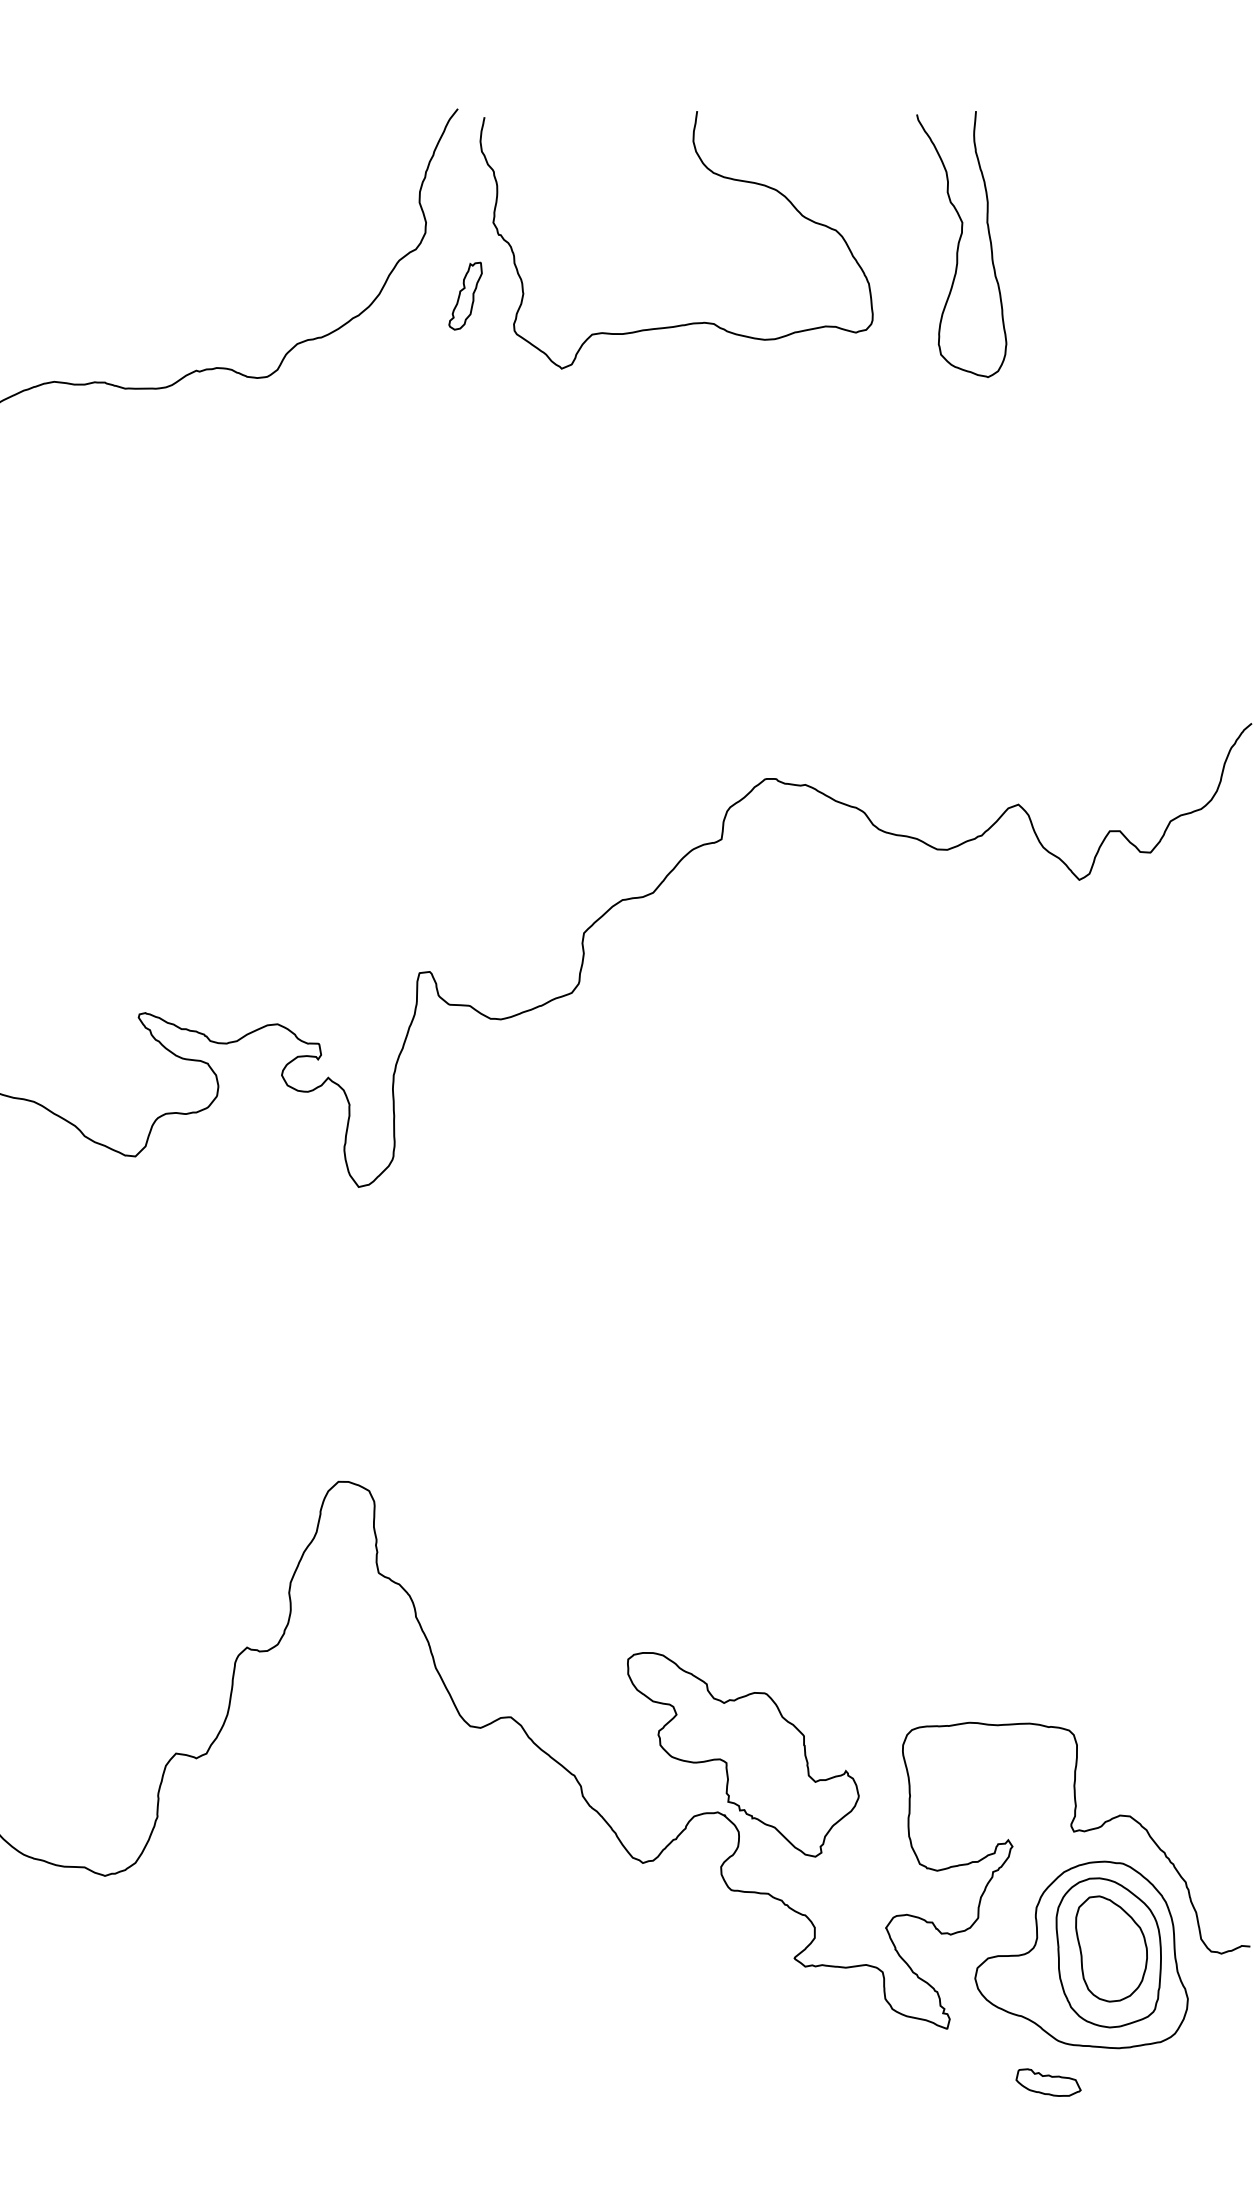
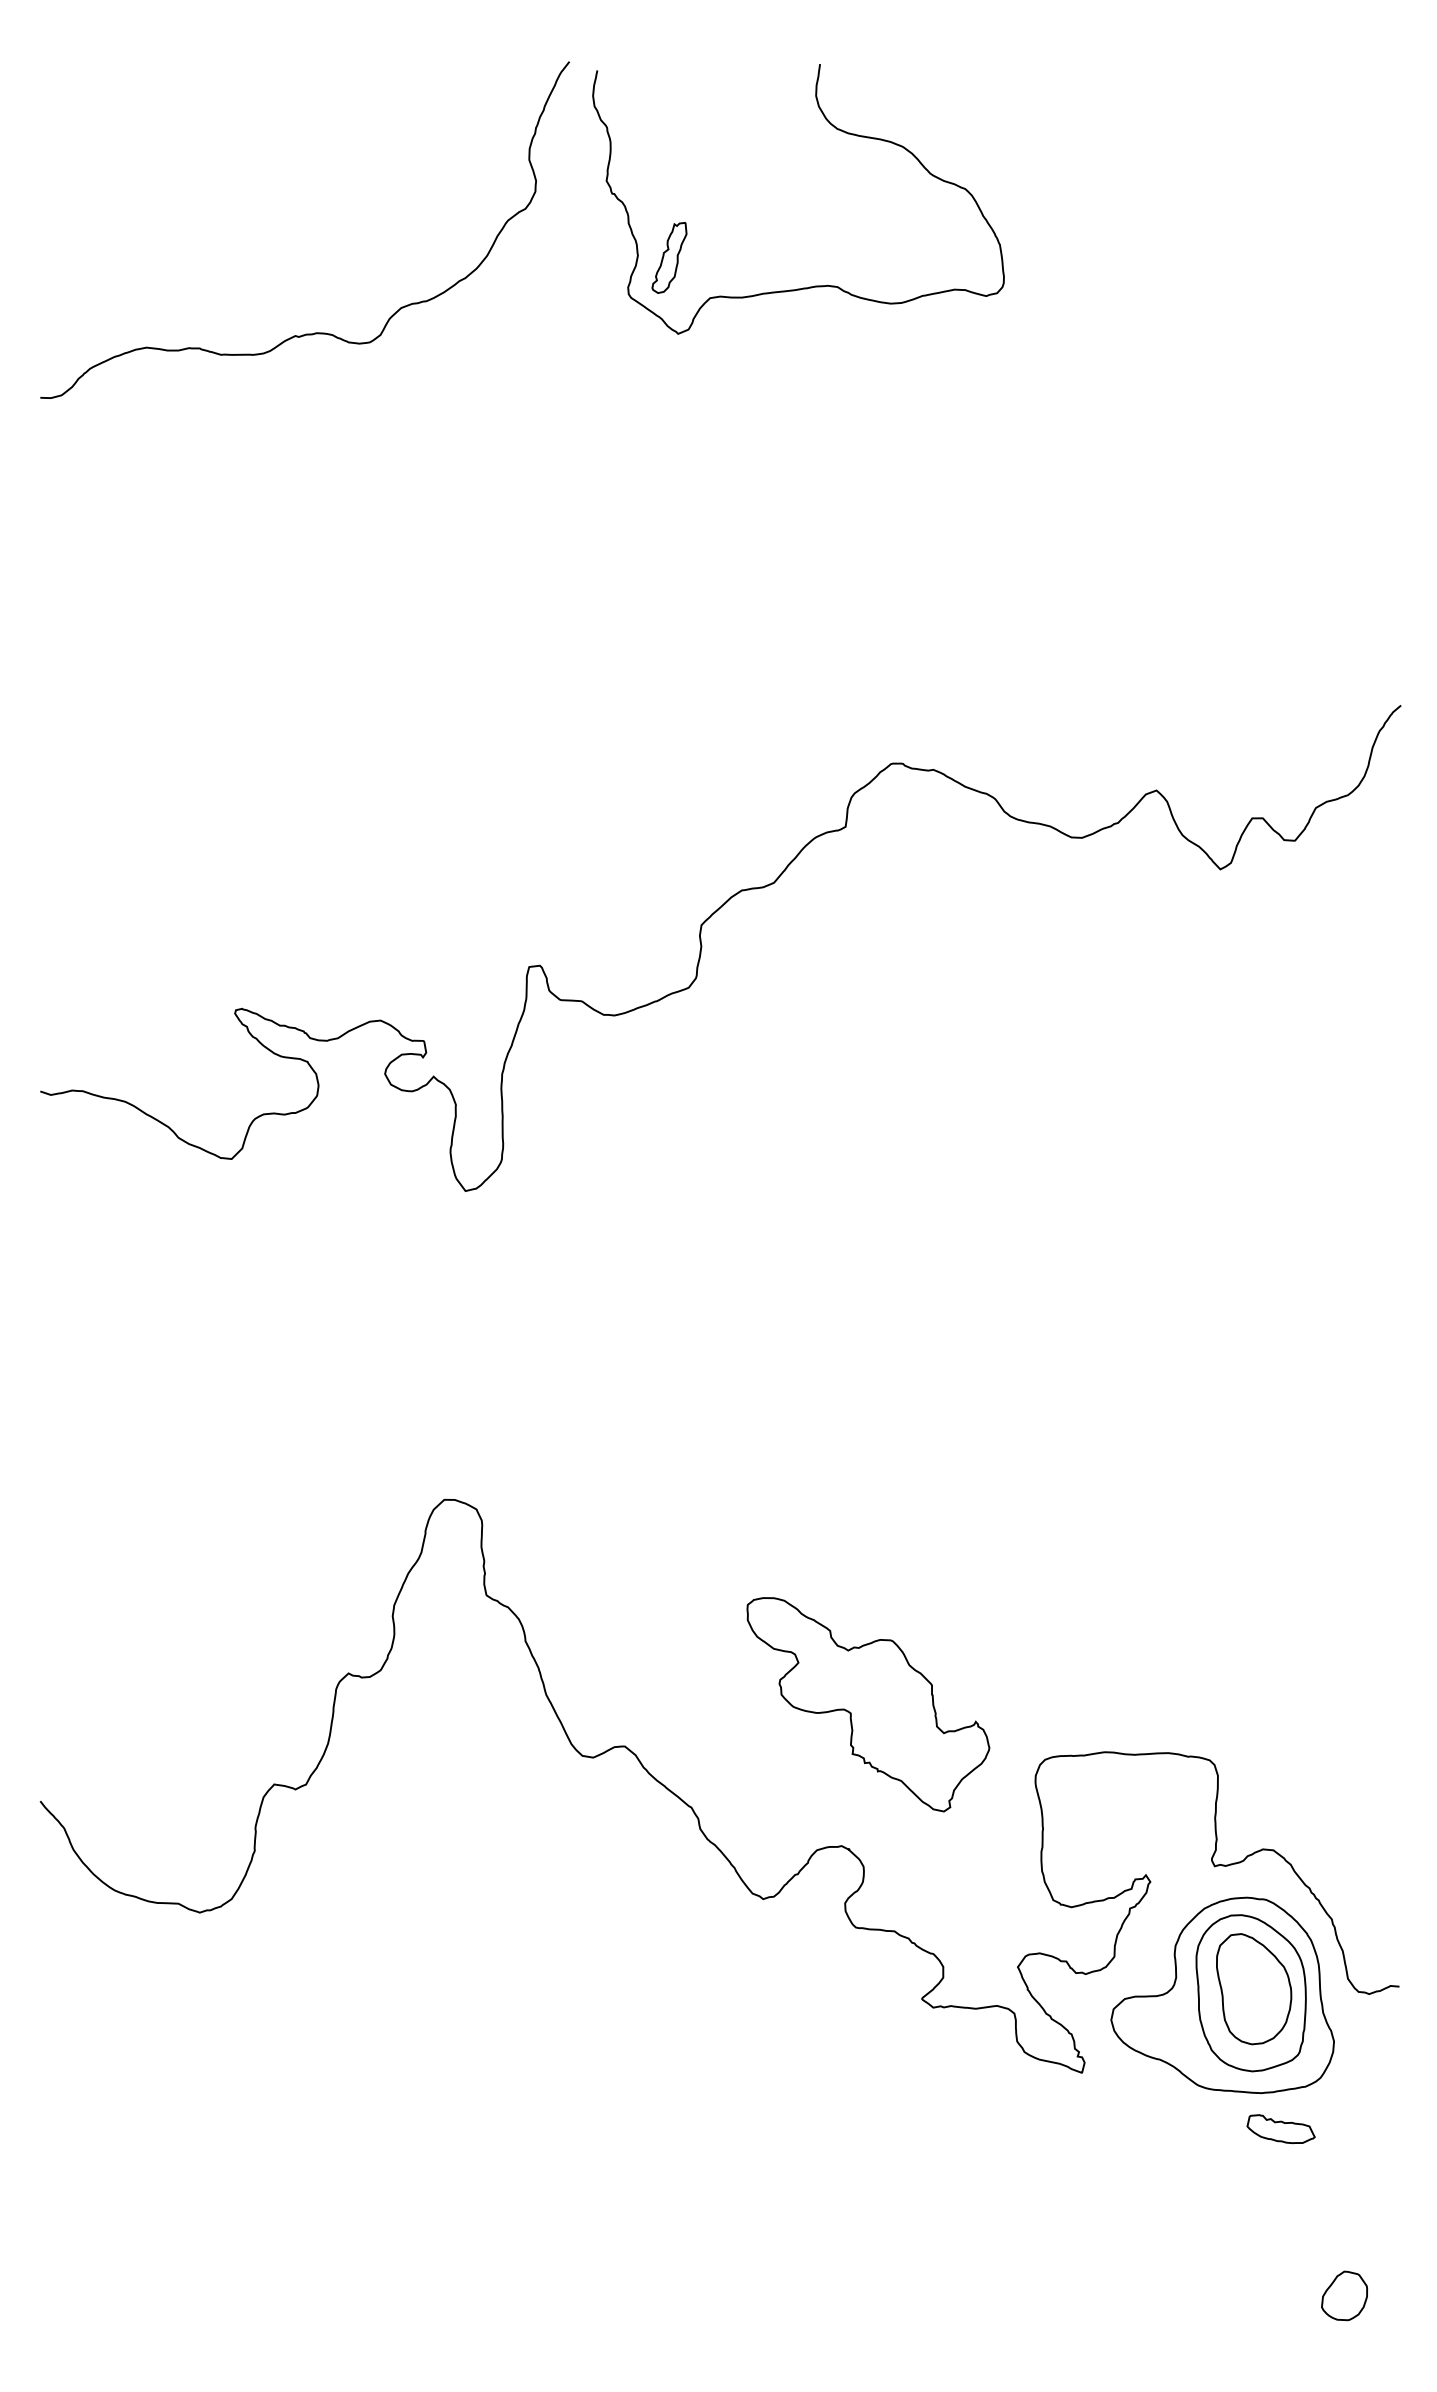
curve: (959, 244) -> (1094, 203), removed
part: (465, 295) -> (669, 257), moved
part: (743, 1754) -> (868, 1704), moved
part: (1047, 2082) -> (1280, 2129), moved

